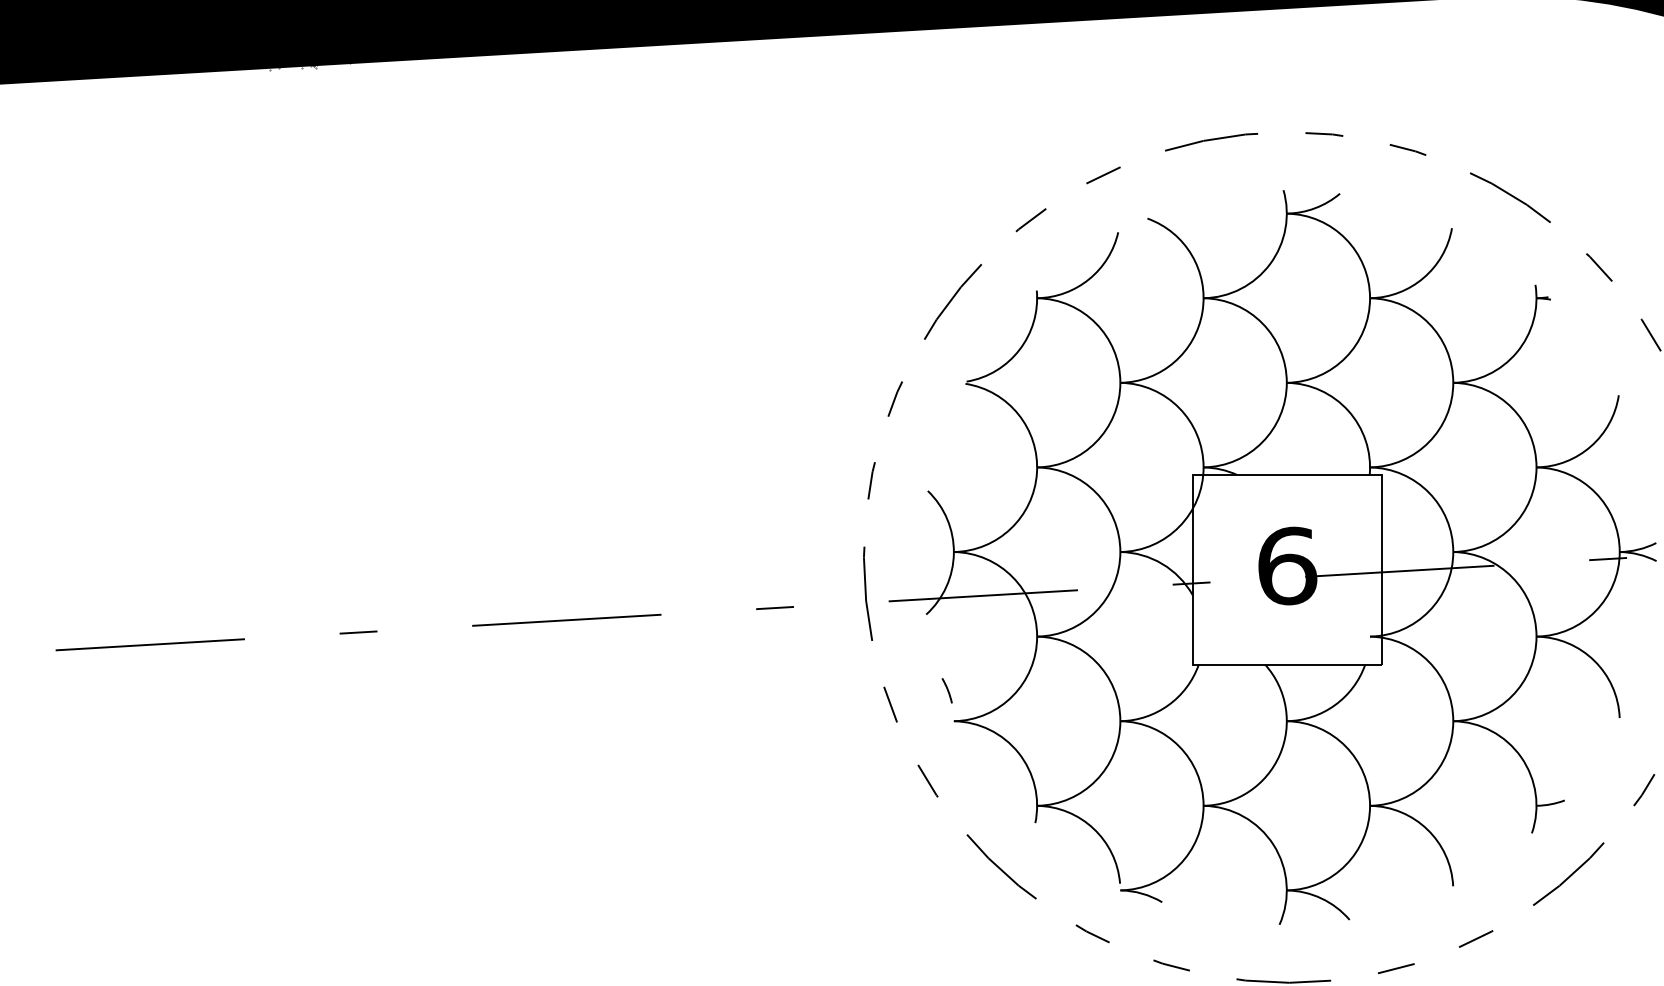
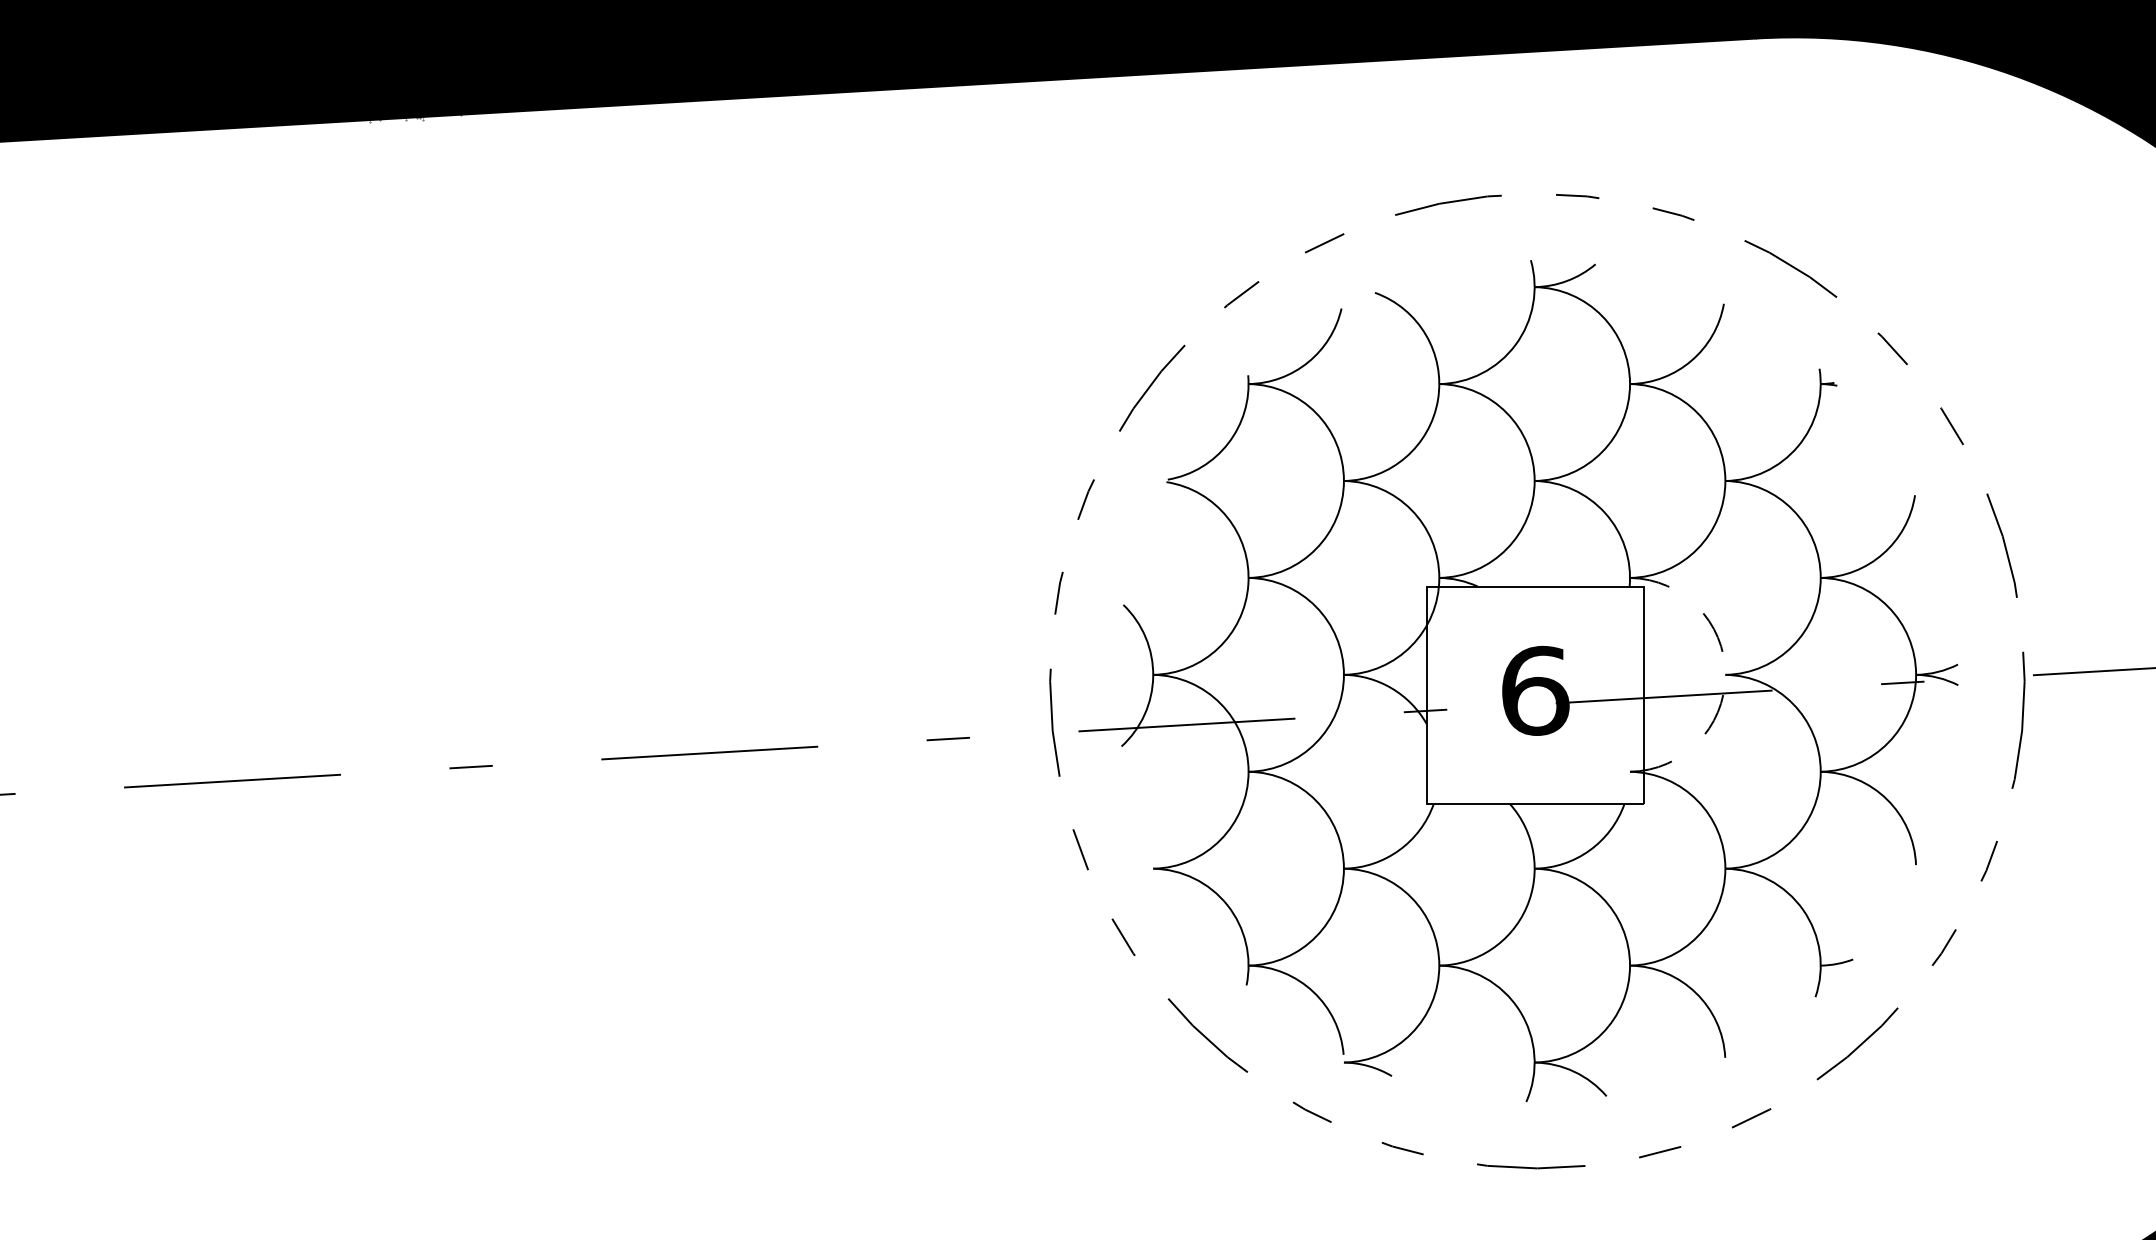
arc: (1453, 551) -> (1725, 674), solid -> dashed
arc: (947, 690) -> (1145, 833), removed

